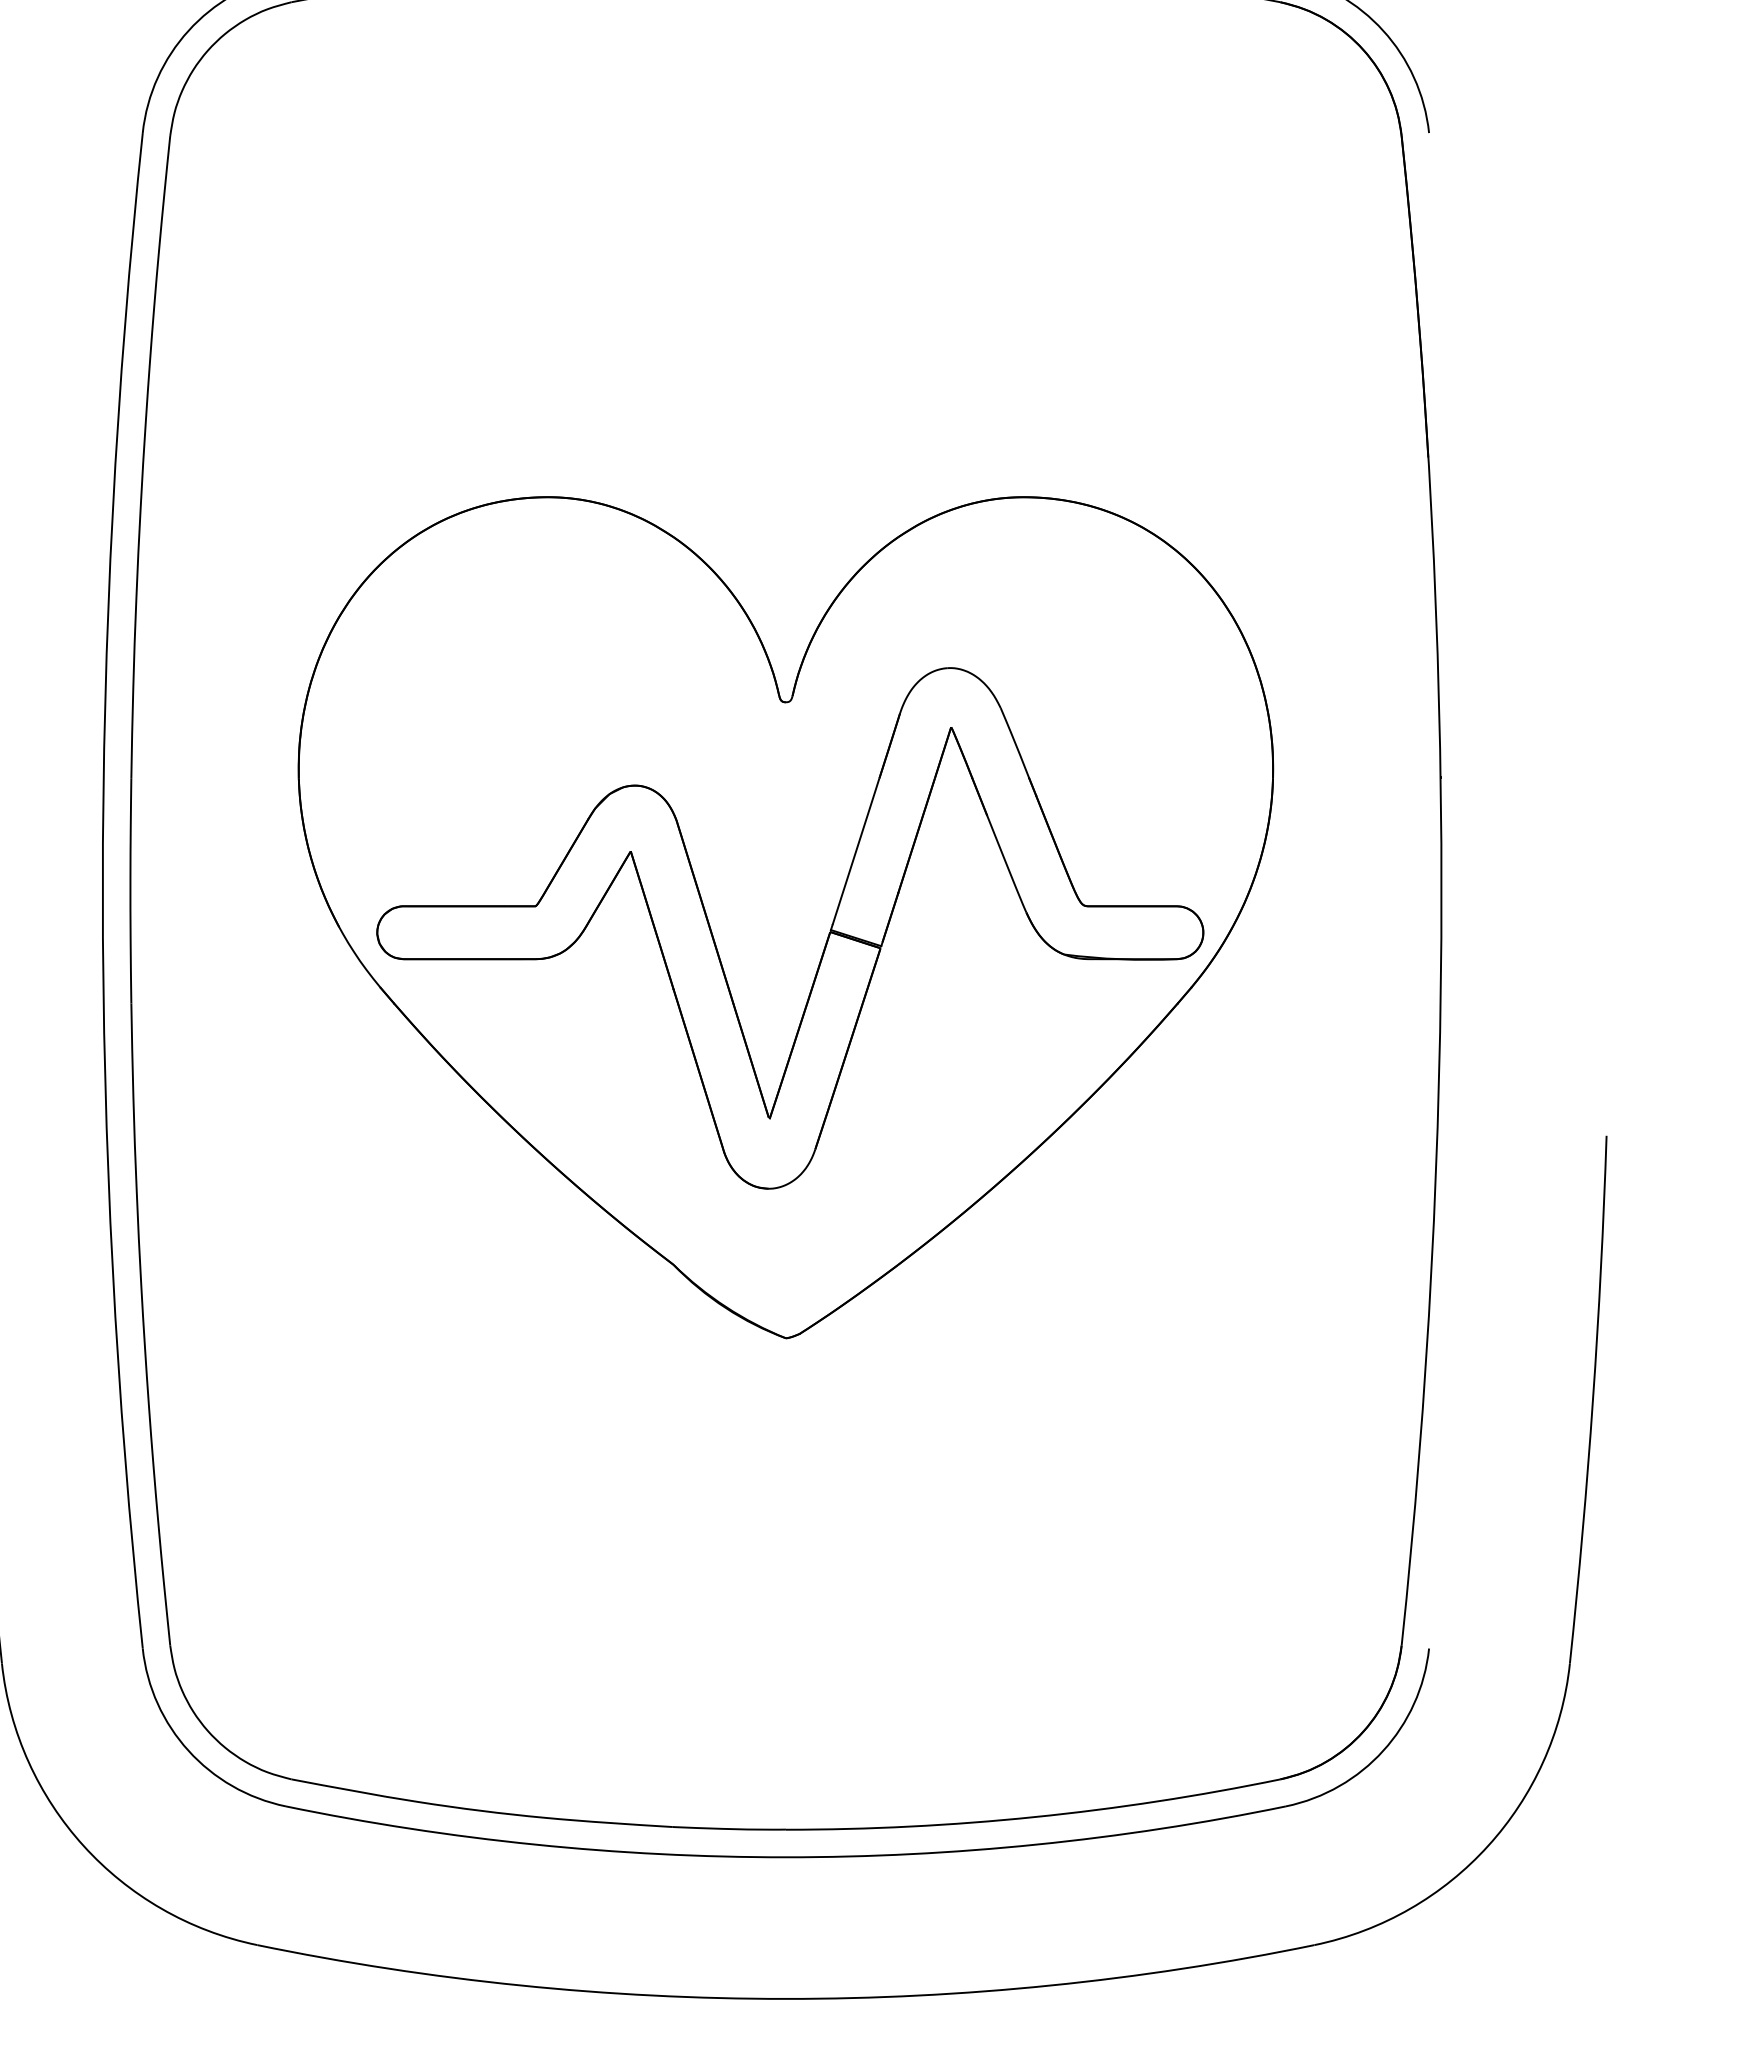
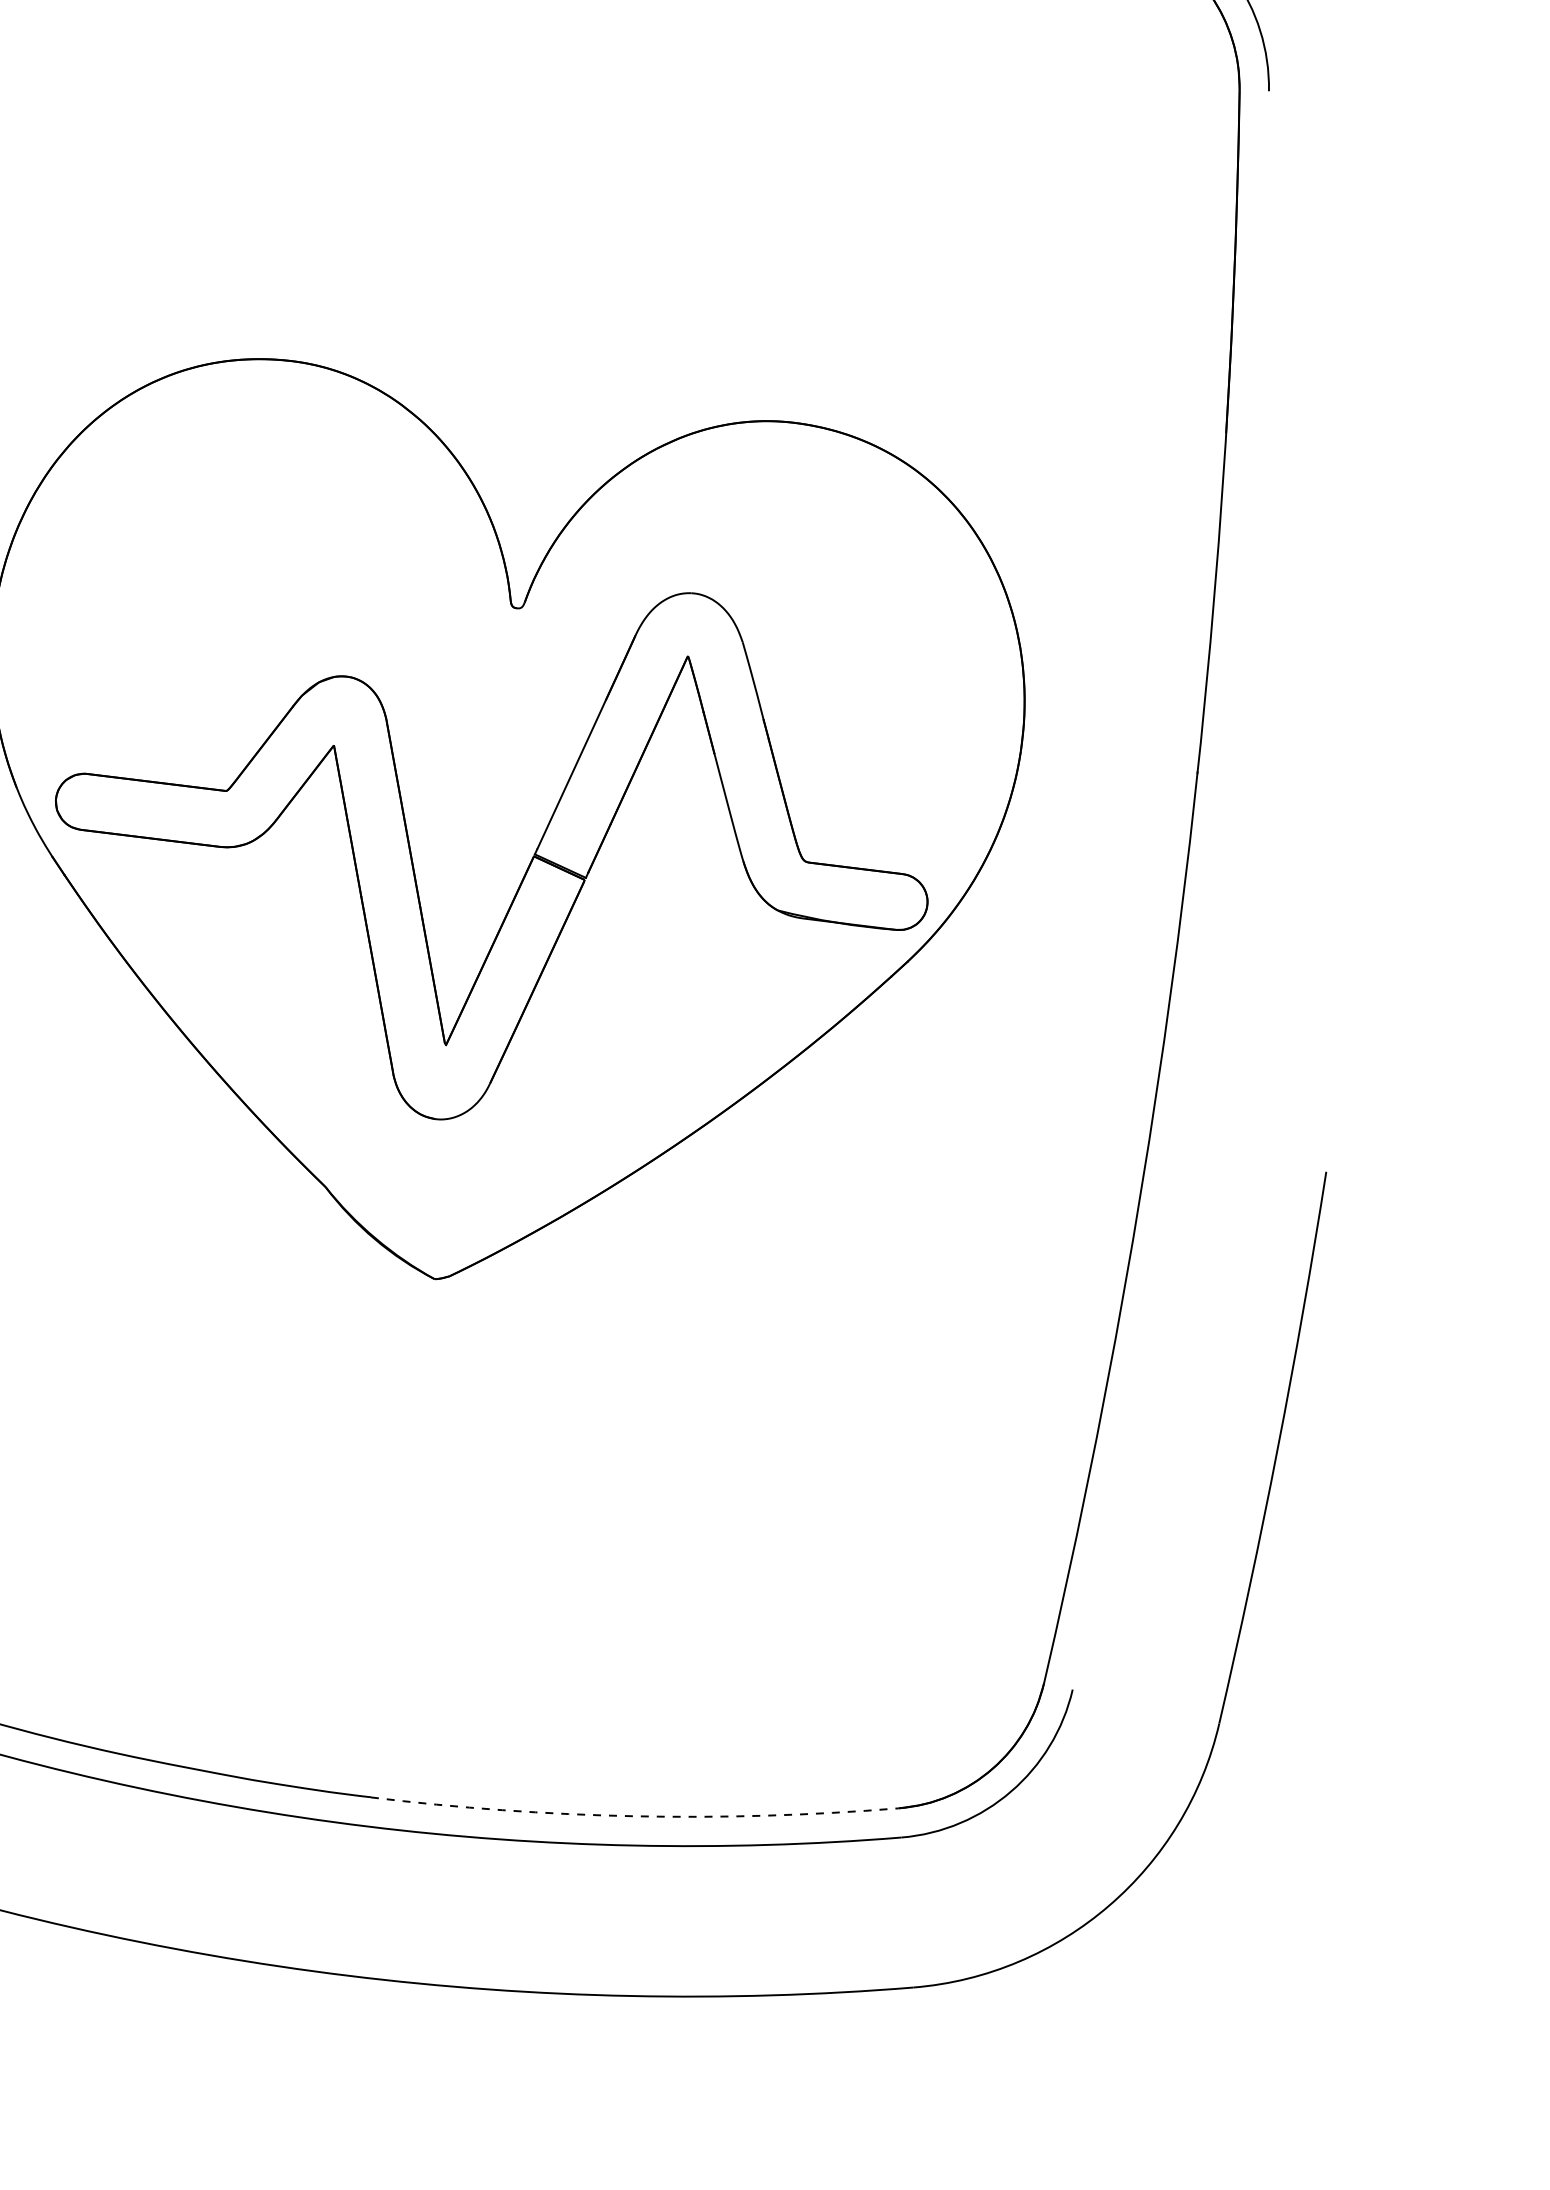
arc: (1034, 1817) -> (634, 1816), solid -> dashed

